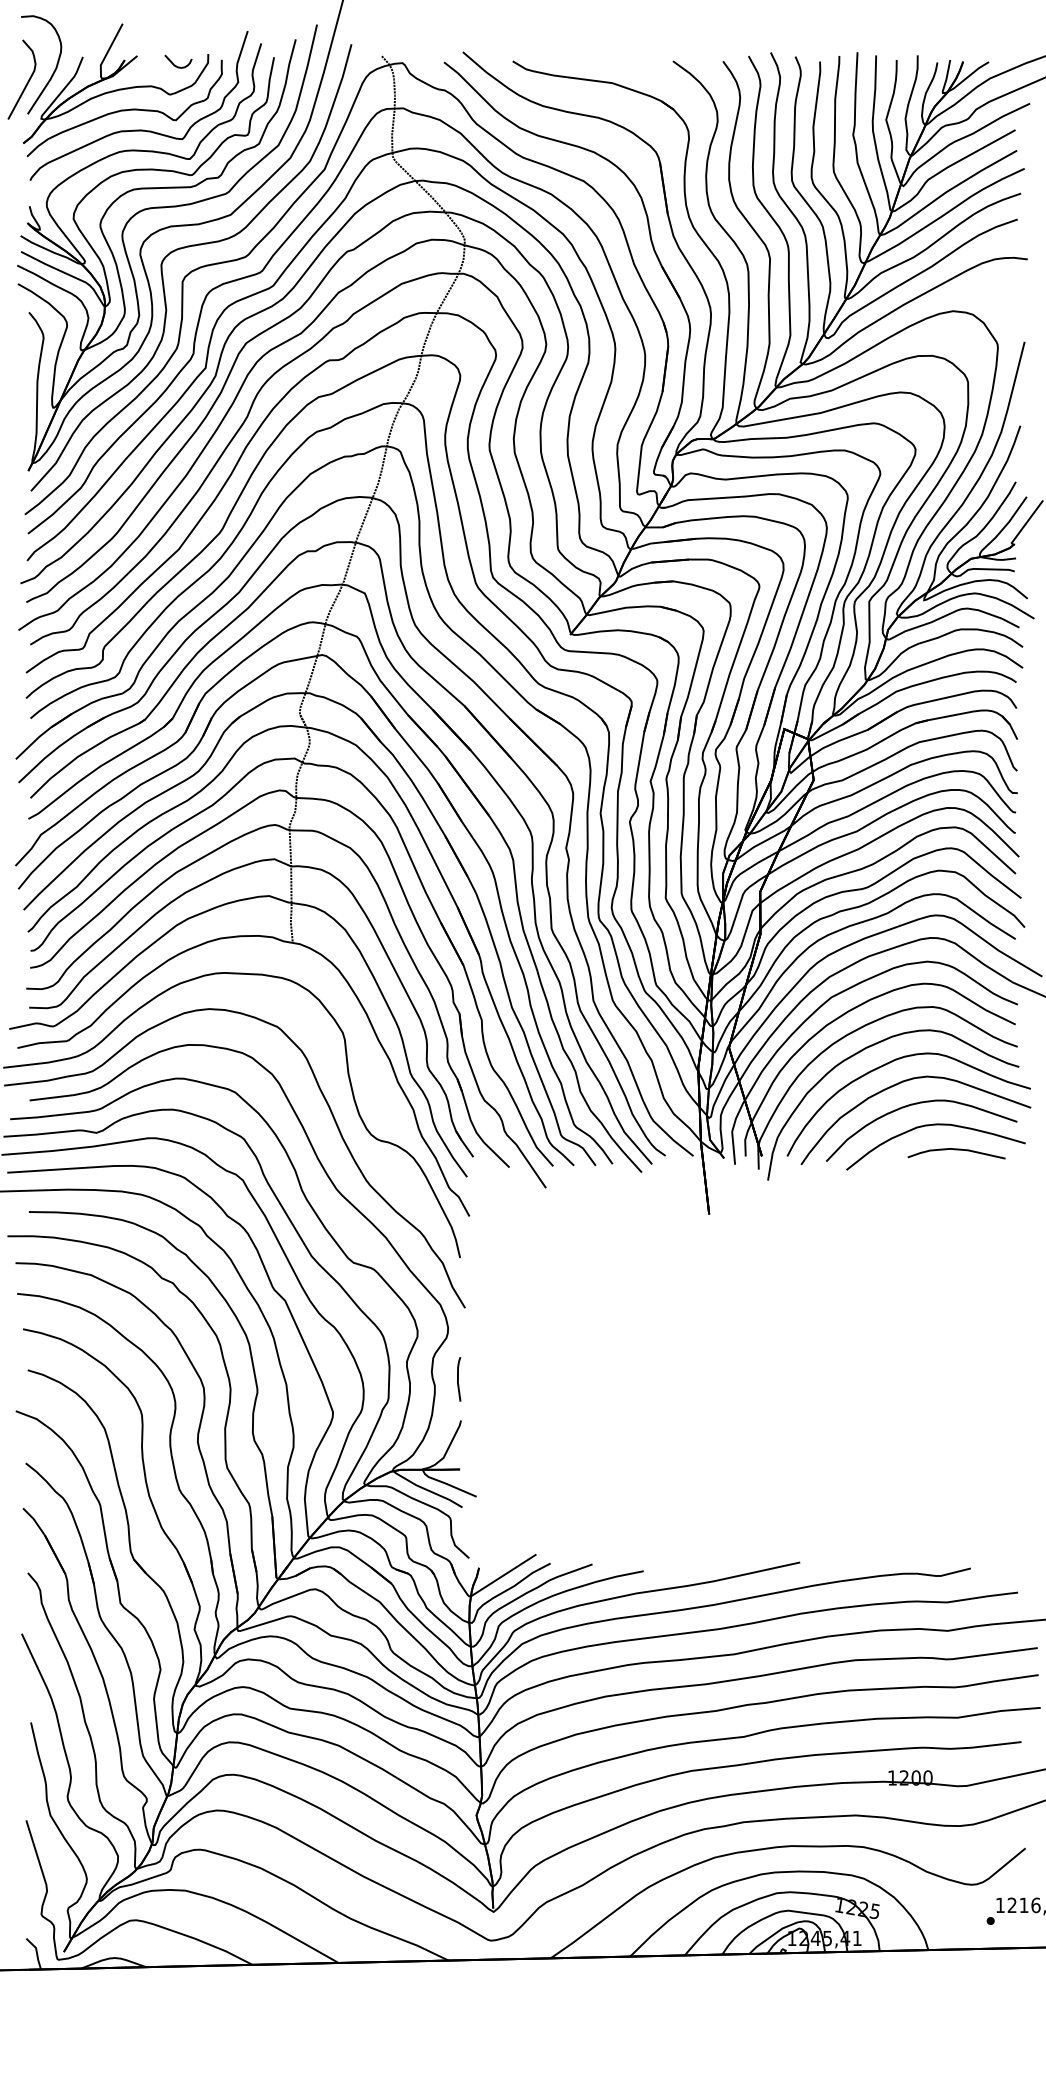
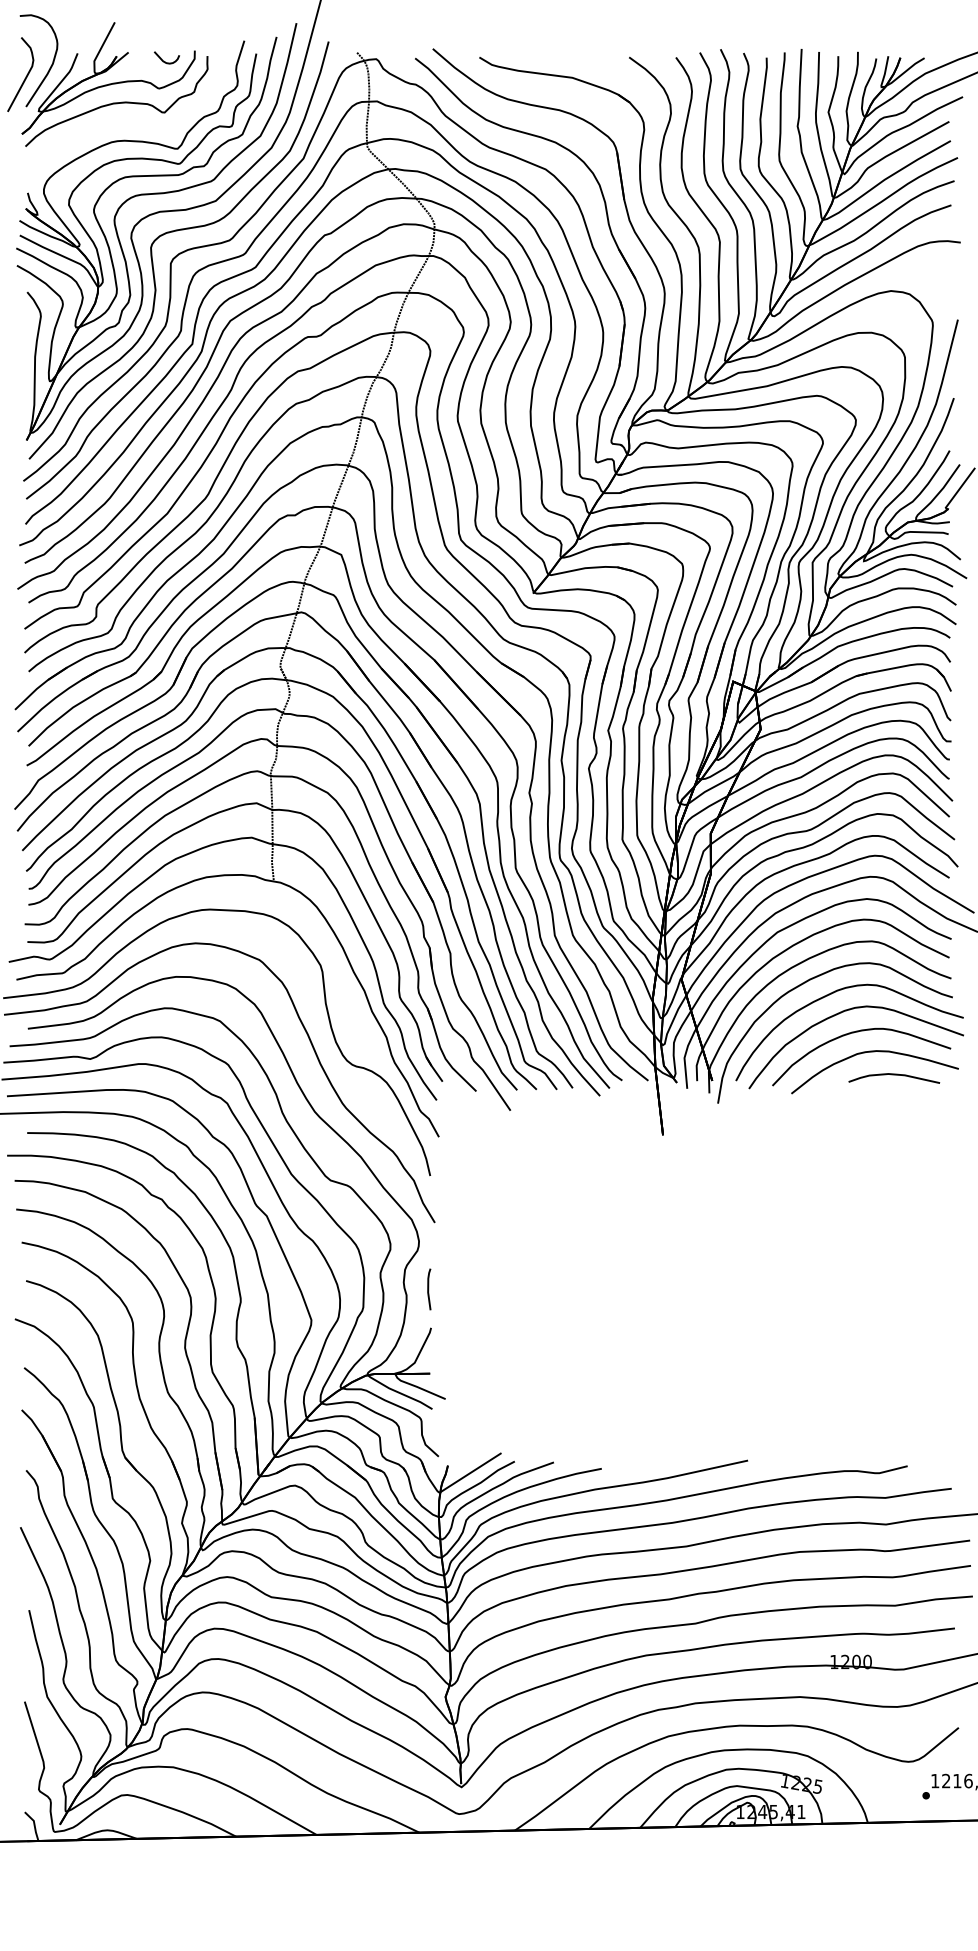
curve: (138, 129) -> (129, 121), removed

